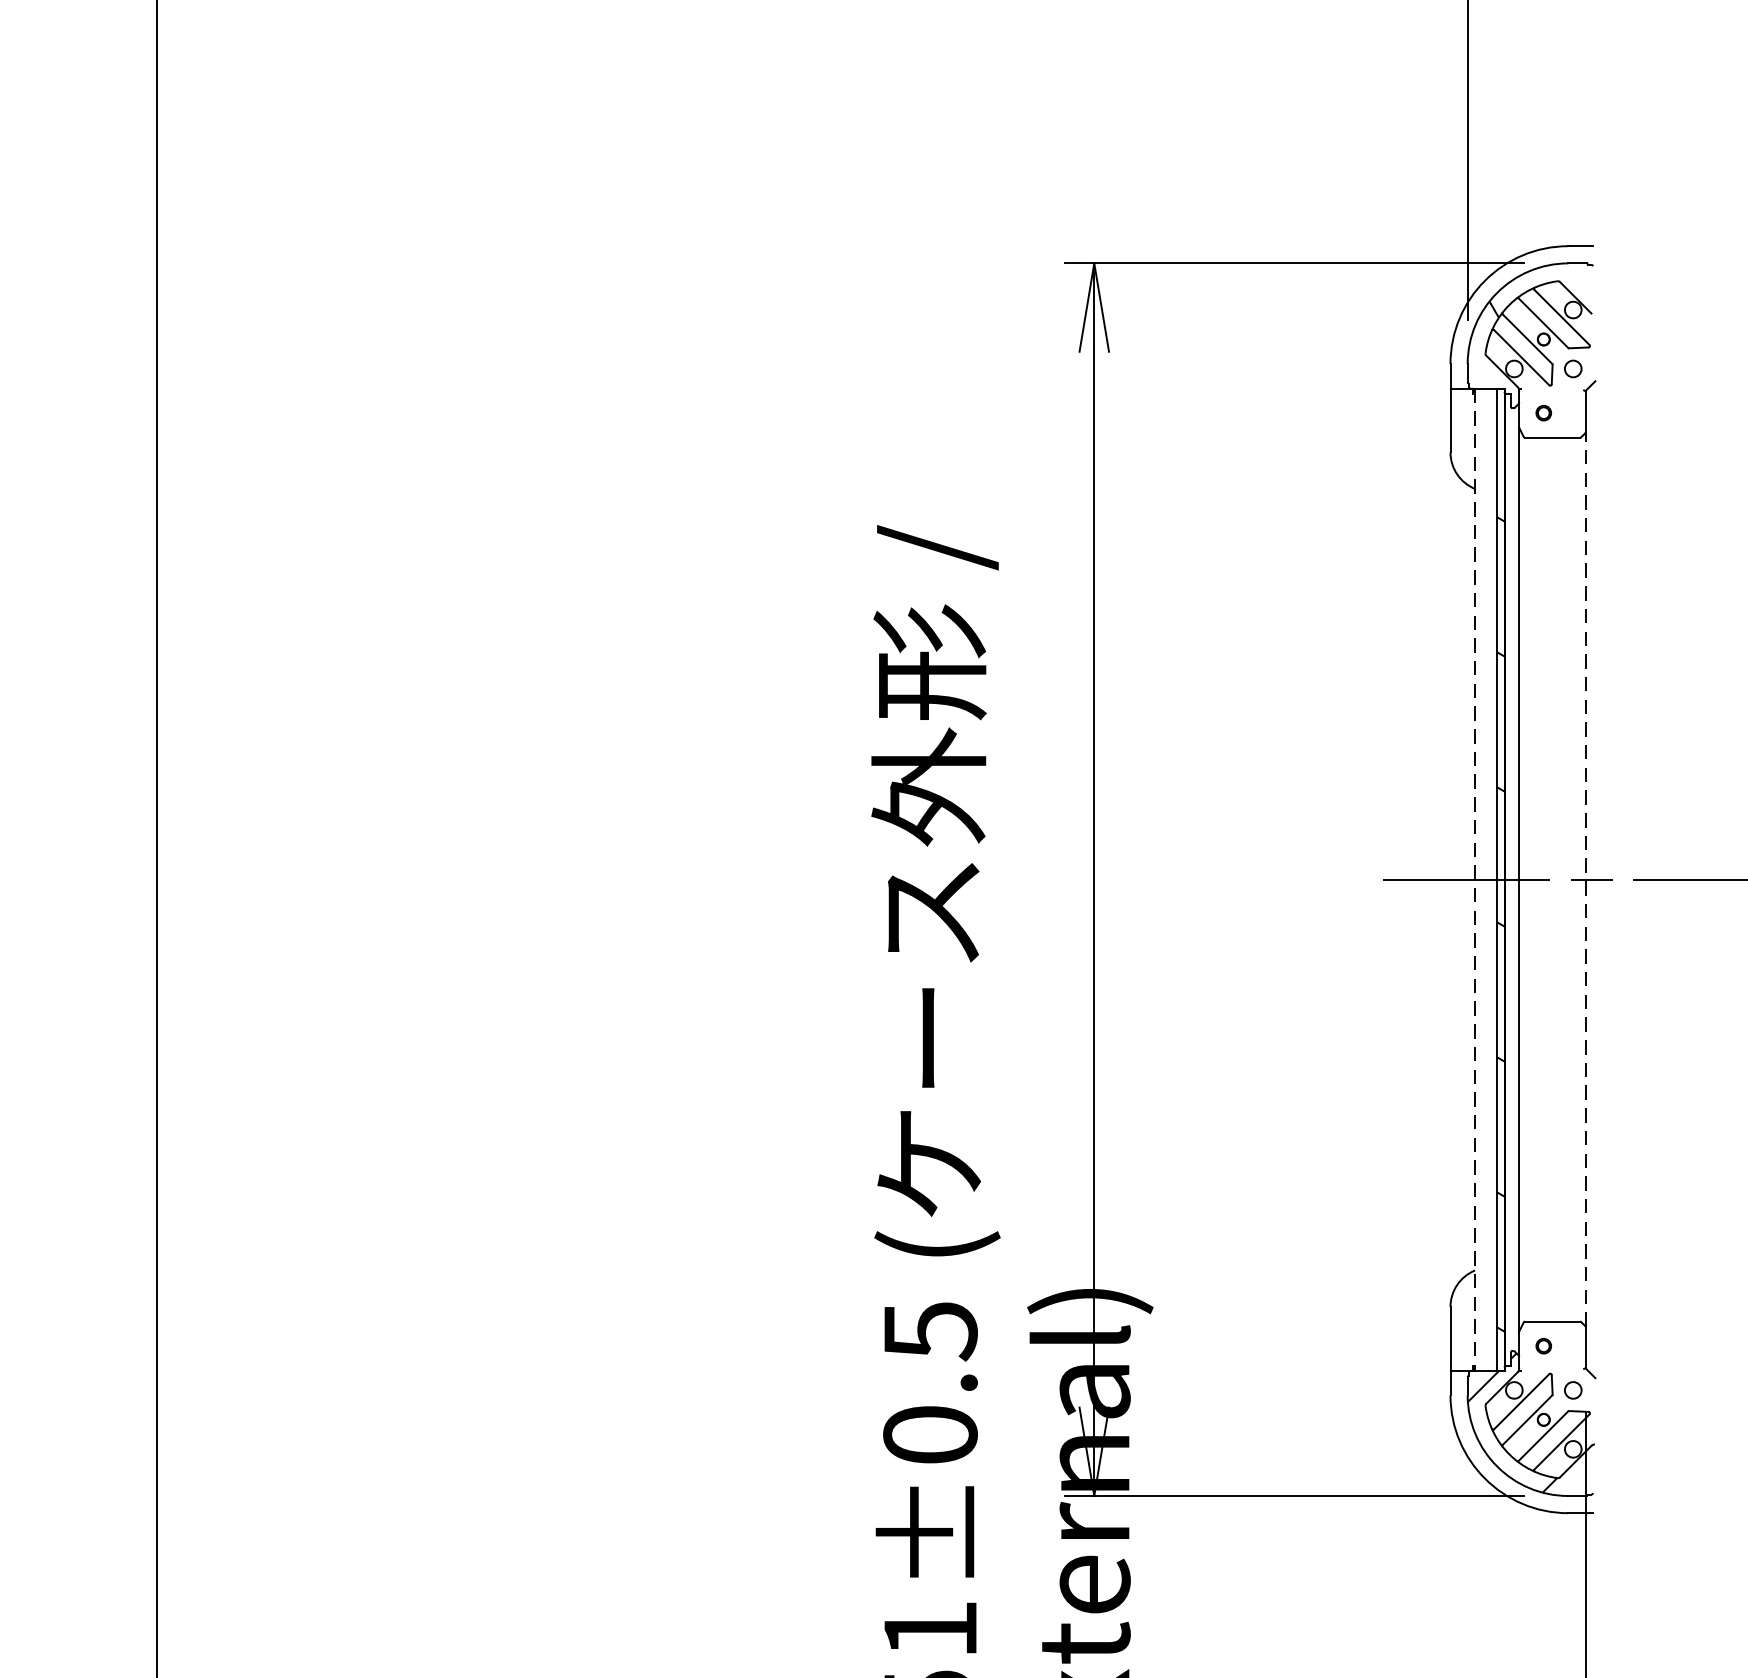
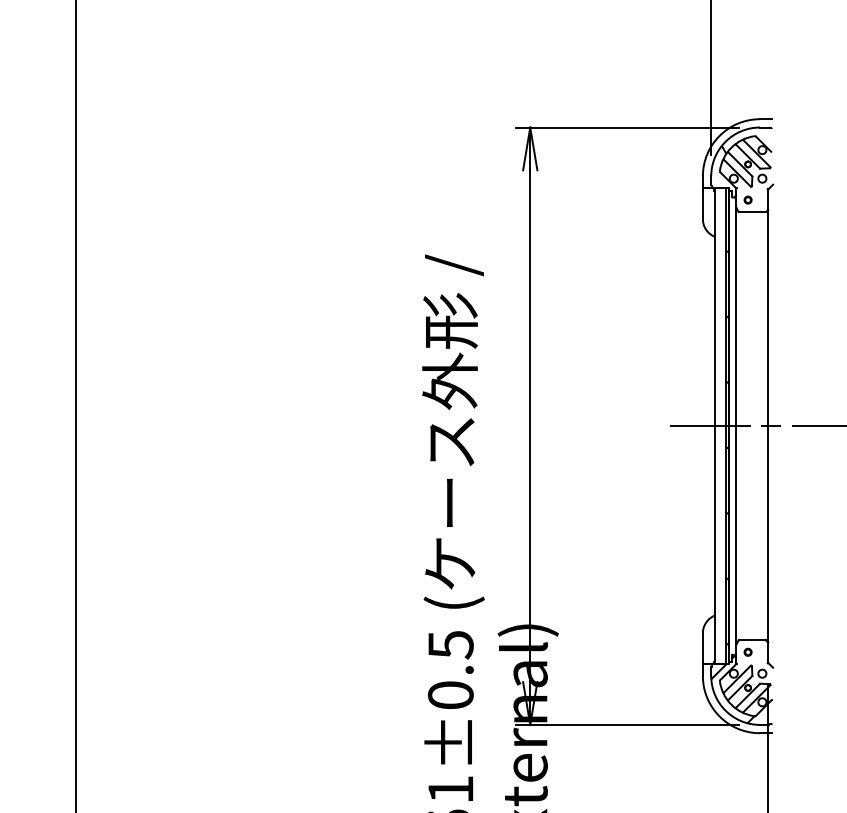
line: (1474, 880) -> (714, 426), dashed -> solid
line: (1585, 880) -> (768, 426), dashed -> solid

